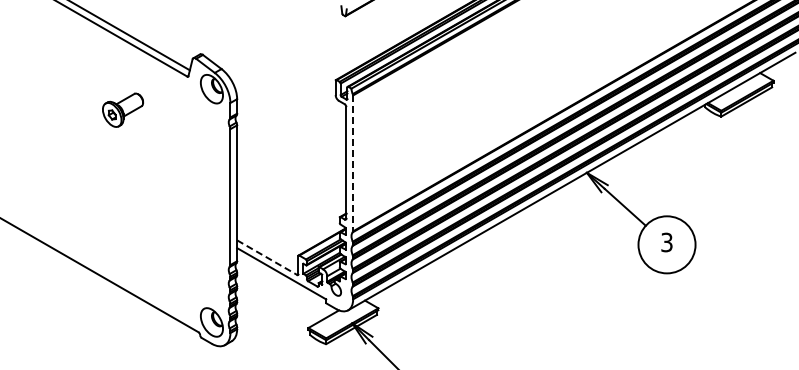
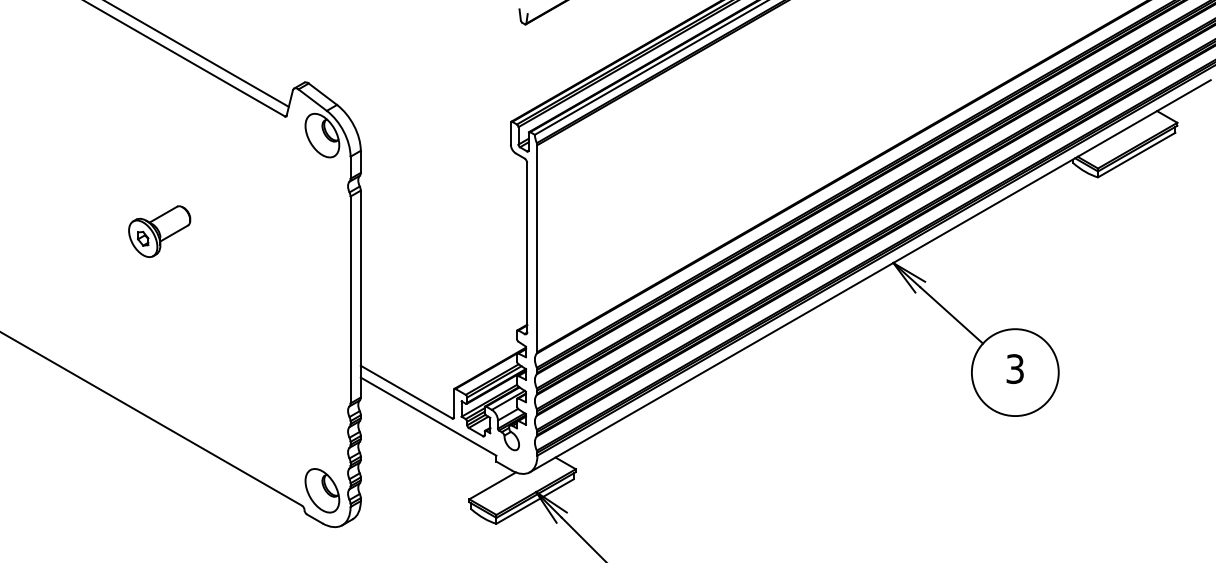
part: (122, 109) -> (158, 230), moved
line: (353, 163) -> (537, 248), dashed -> solid
line: (267, 257) -> (407, 391), dashed -> solid

